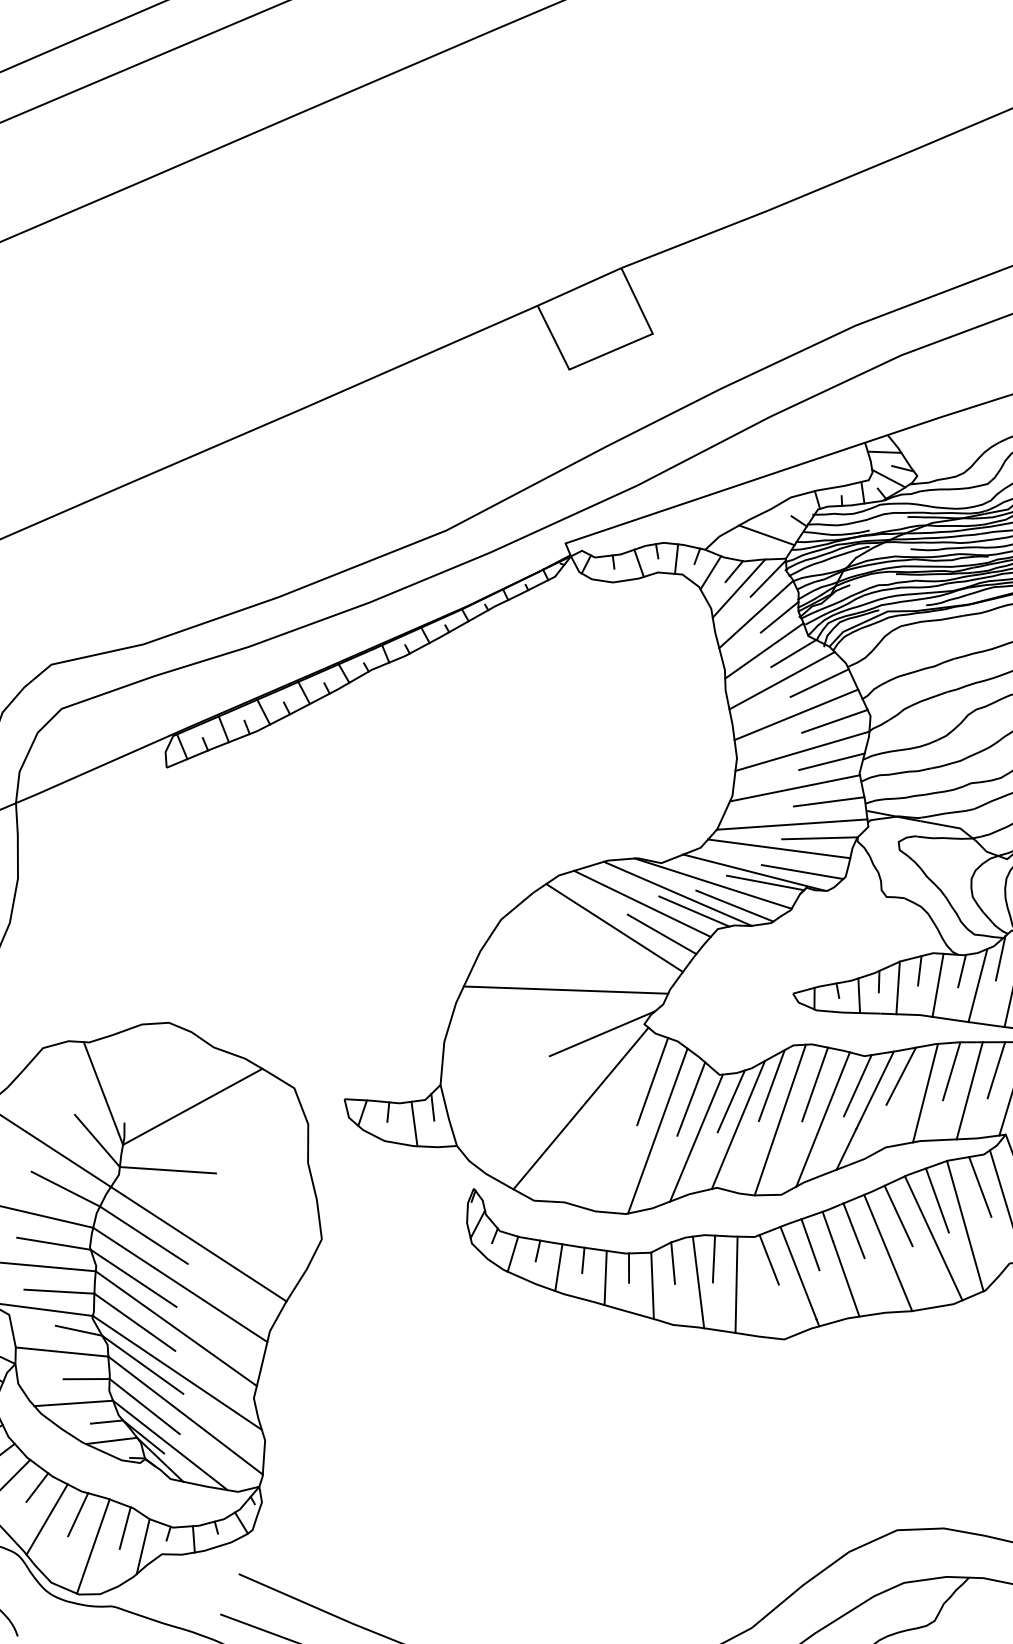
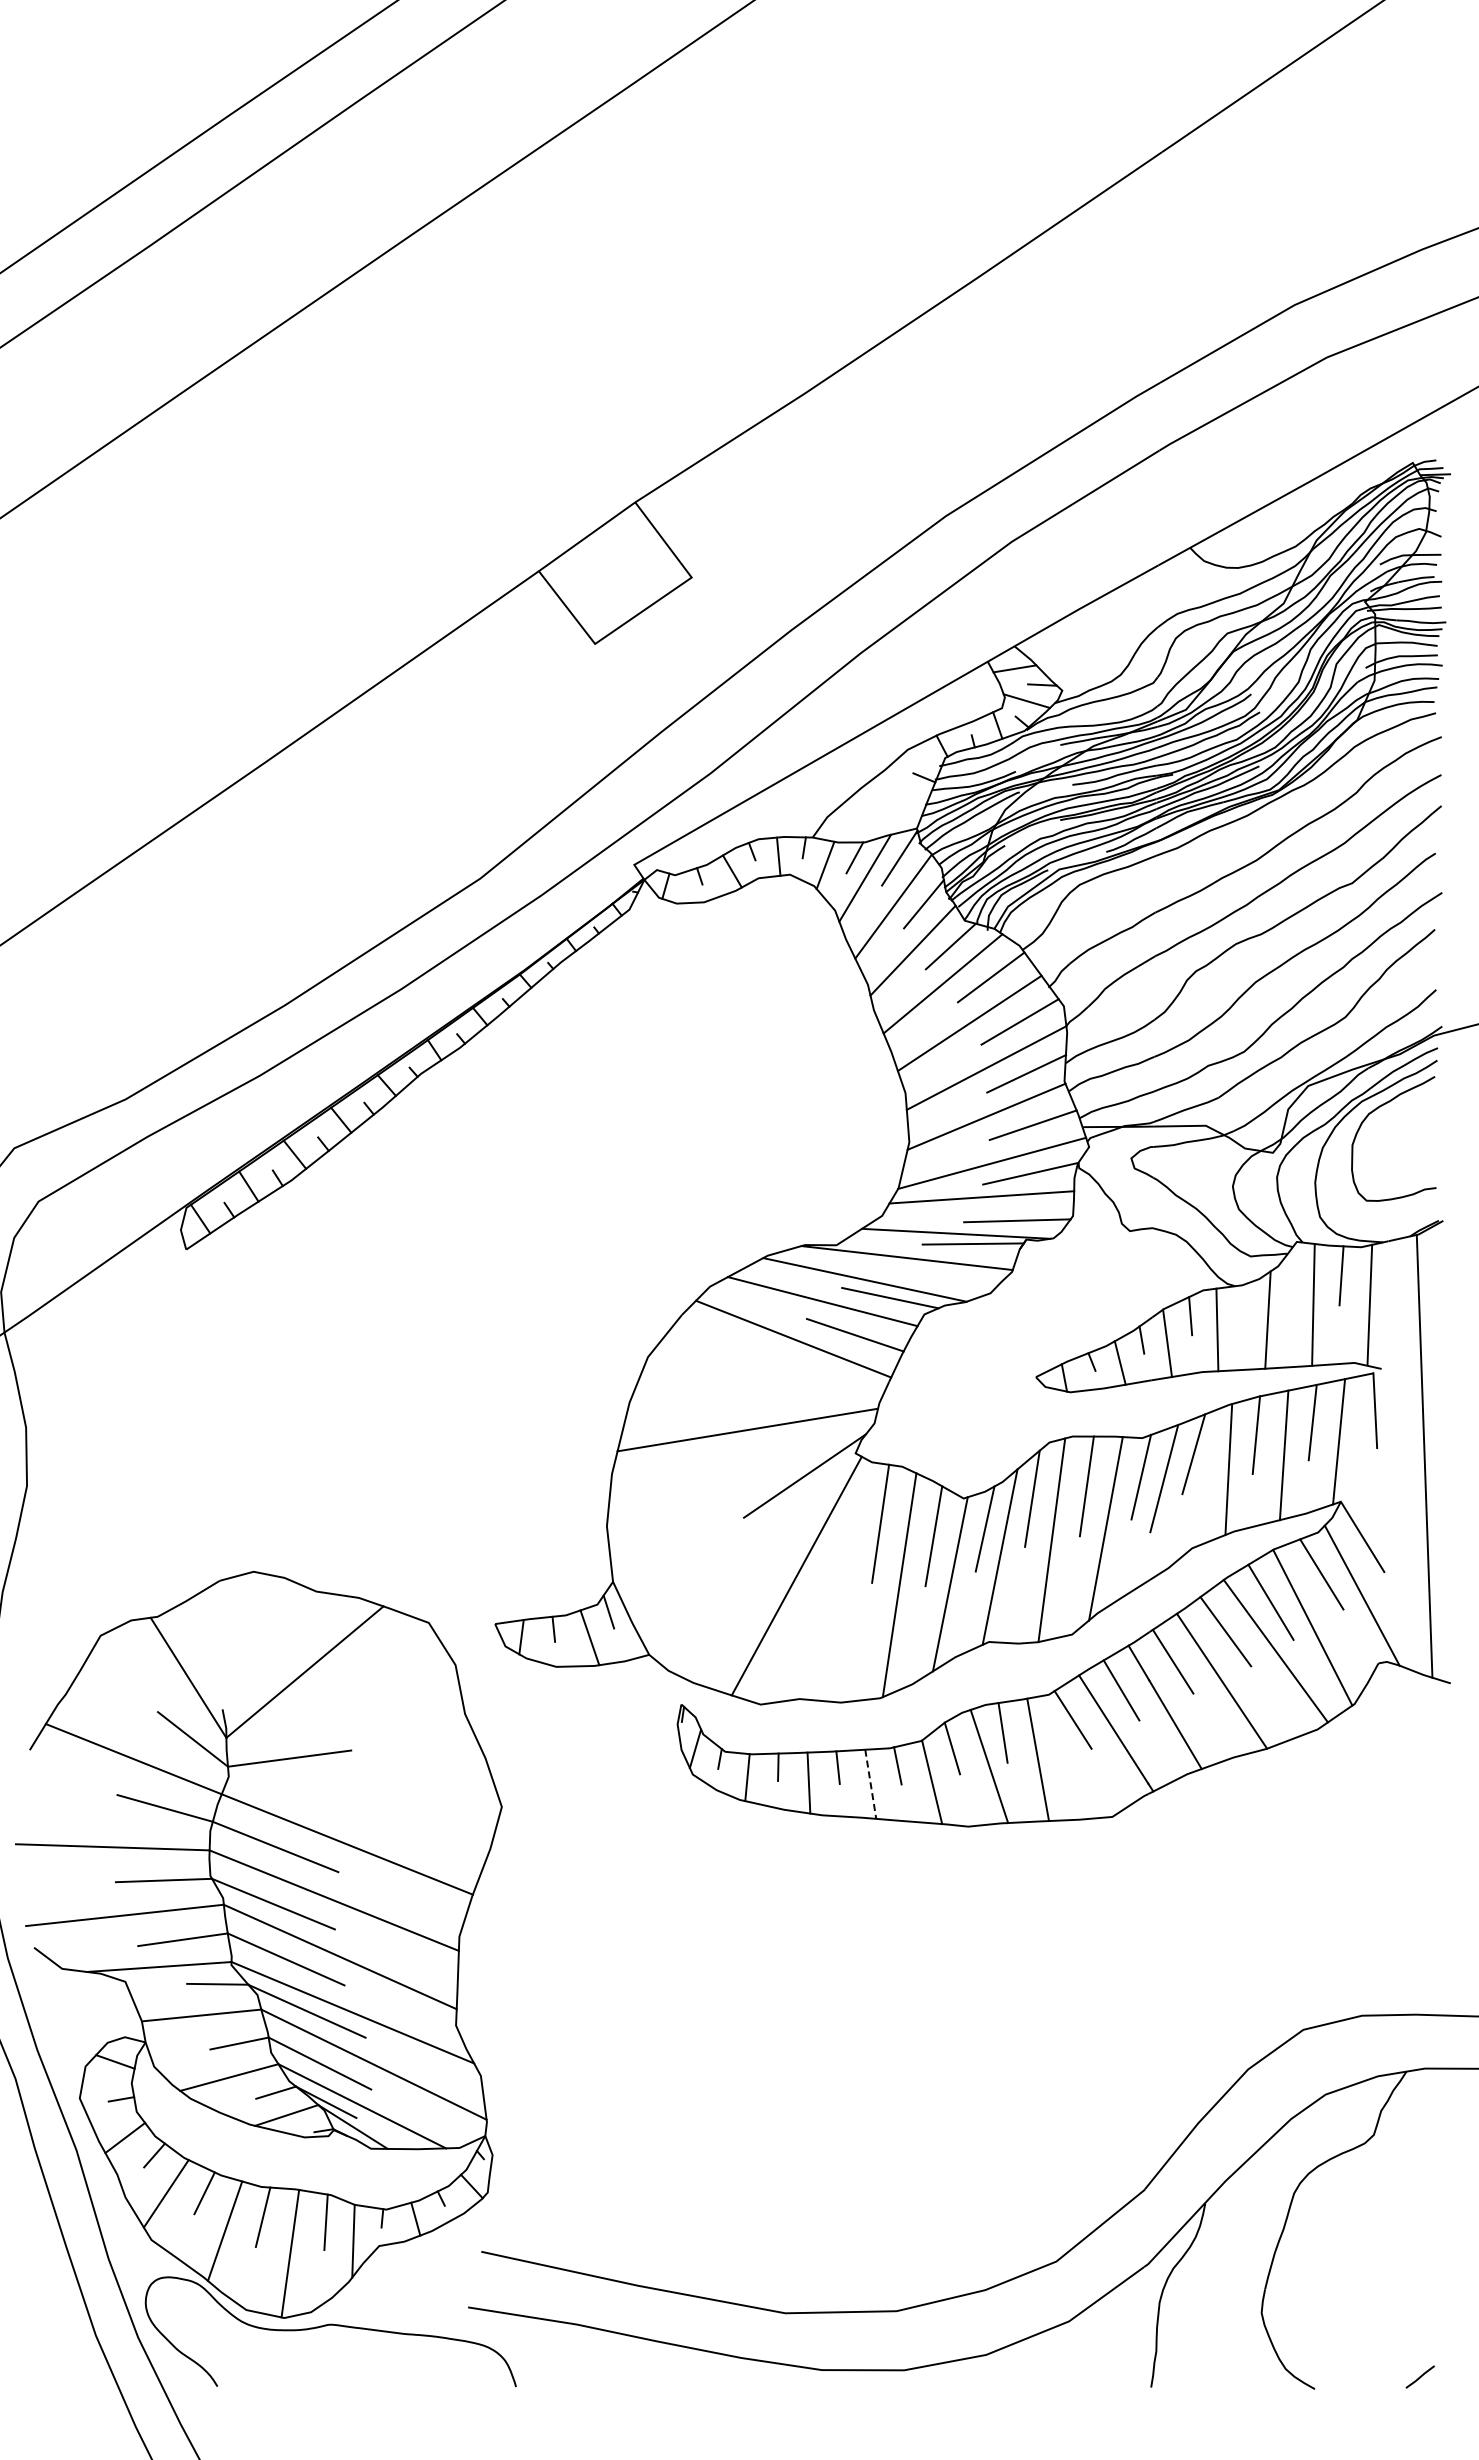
line: (766, 535) -> (886, 803), removed
line: (735, 905) -> (940, 1280), removed
line: (1000, 957) -> (1289, 1279), removed
line: (962, 970) -> (1244, 1305), removed
line: (846, 1149) -> (1142, 1560), removed
line: (605, 1278) -> (870, 1784), solid -> dashed

